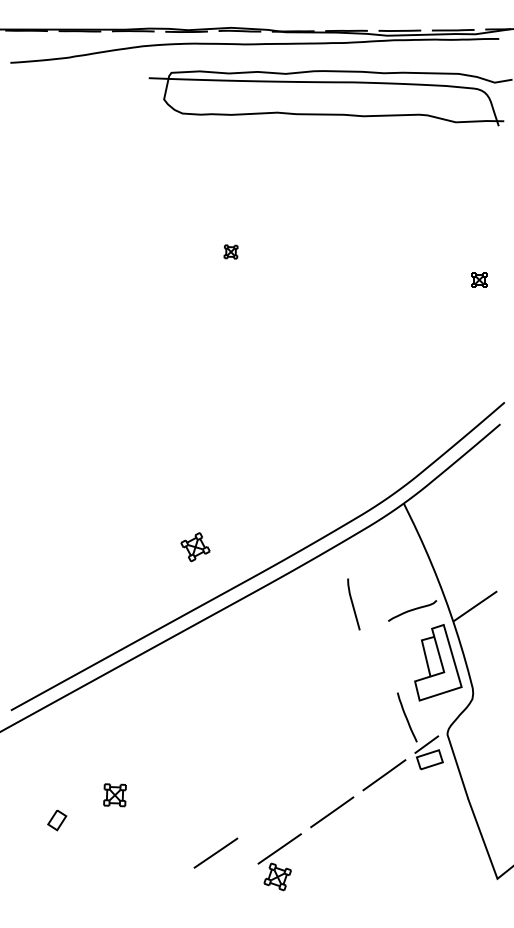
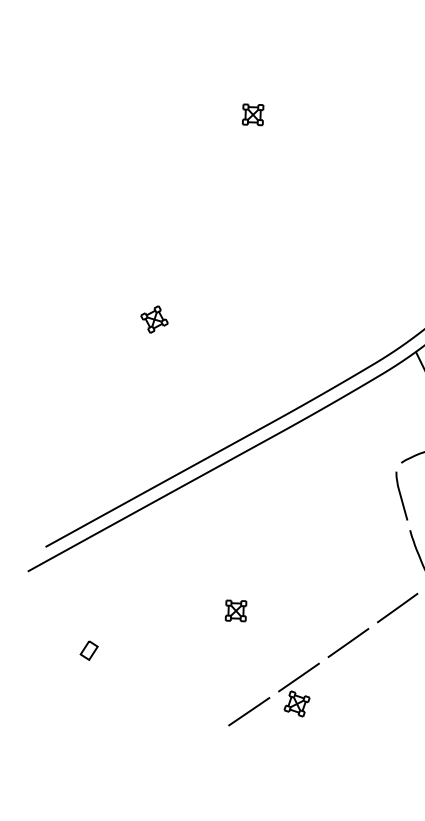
part: (230, 251) -> (252, 114), size x1.67
part: (195, 547) -> (154, 319), moved
curve: (353, 604) -> (401, 496), moved
part: (114, 795) -> (235, 611), moved
line: (215, 852) -> (248, 711), moved

